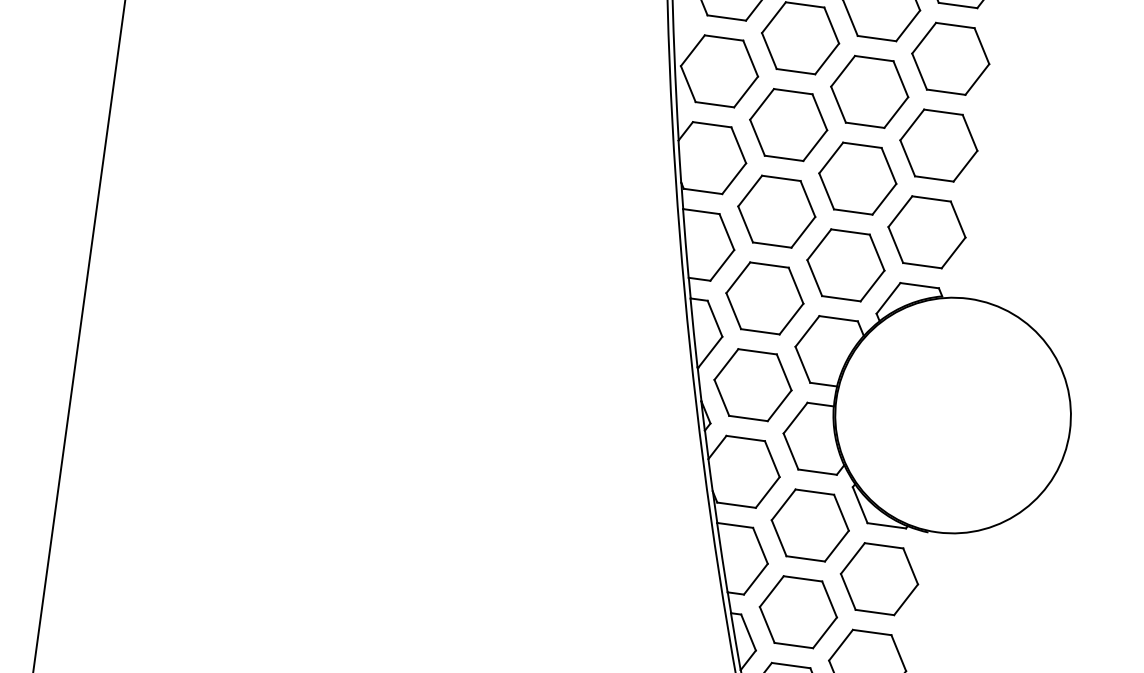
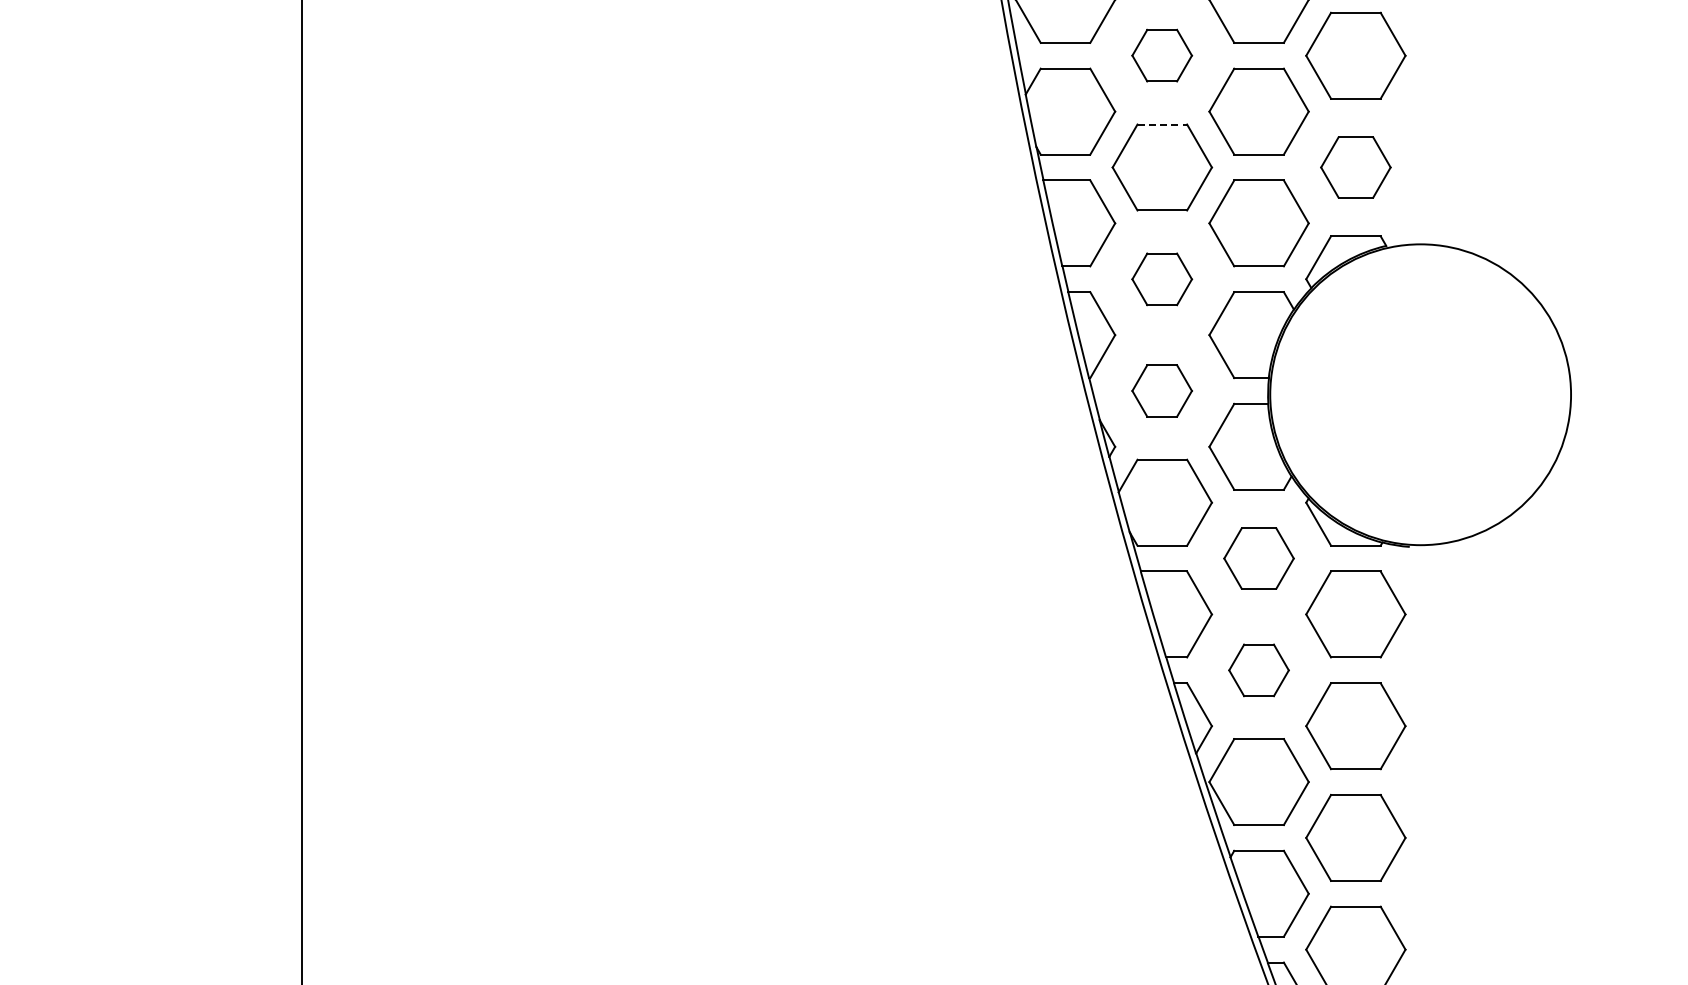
part: (788, 124) -> (1161, 55), size x0.6
line: (781, 178) -> (1162, 124), solid -> dashed
part: (926, 232) -> (1355, 167), size x0.7
part: (764, 298) -> (1161, 279), size x0.6
part: (752, 384) -> (1161, 390), size x0.6
part: (809, 525) -> (1258, 558), size x0.7
part: (797, 612) -> (1258, 670), size x0.6

